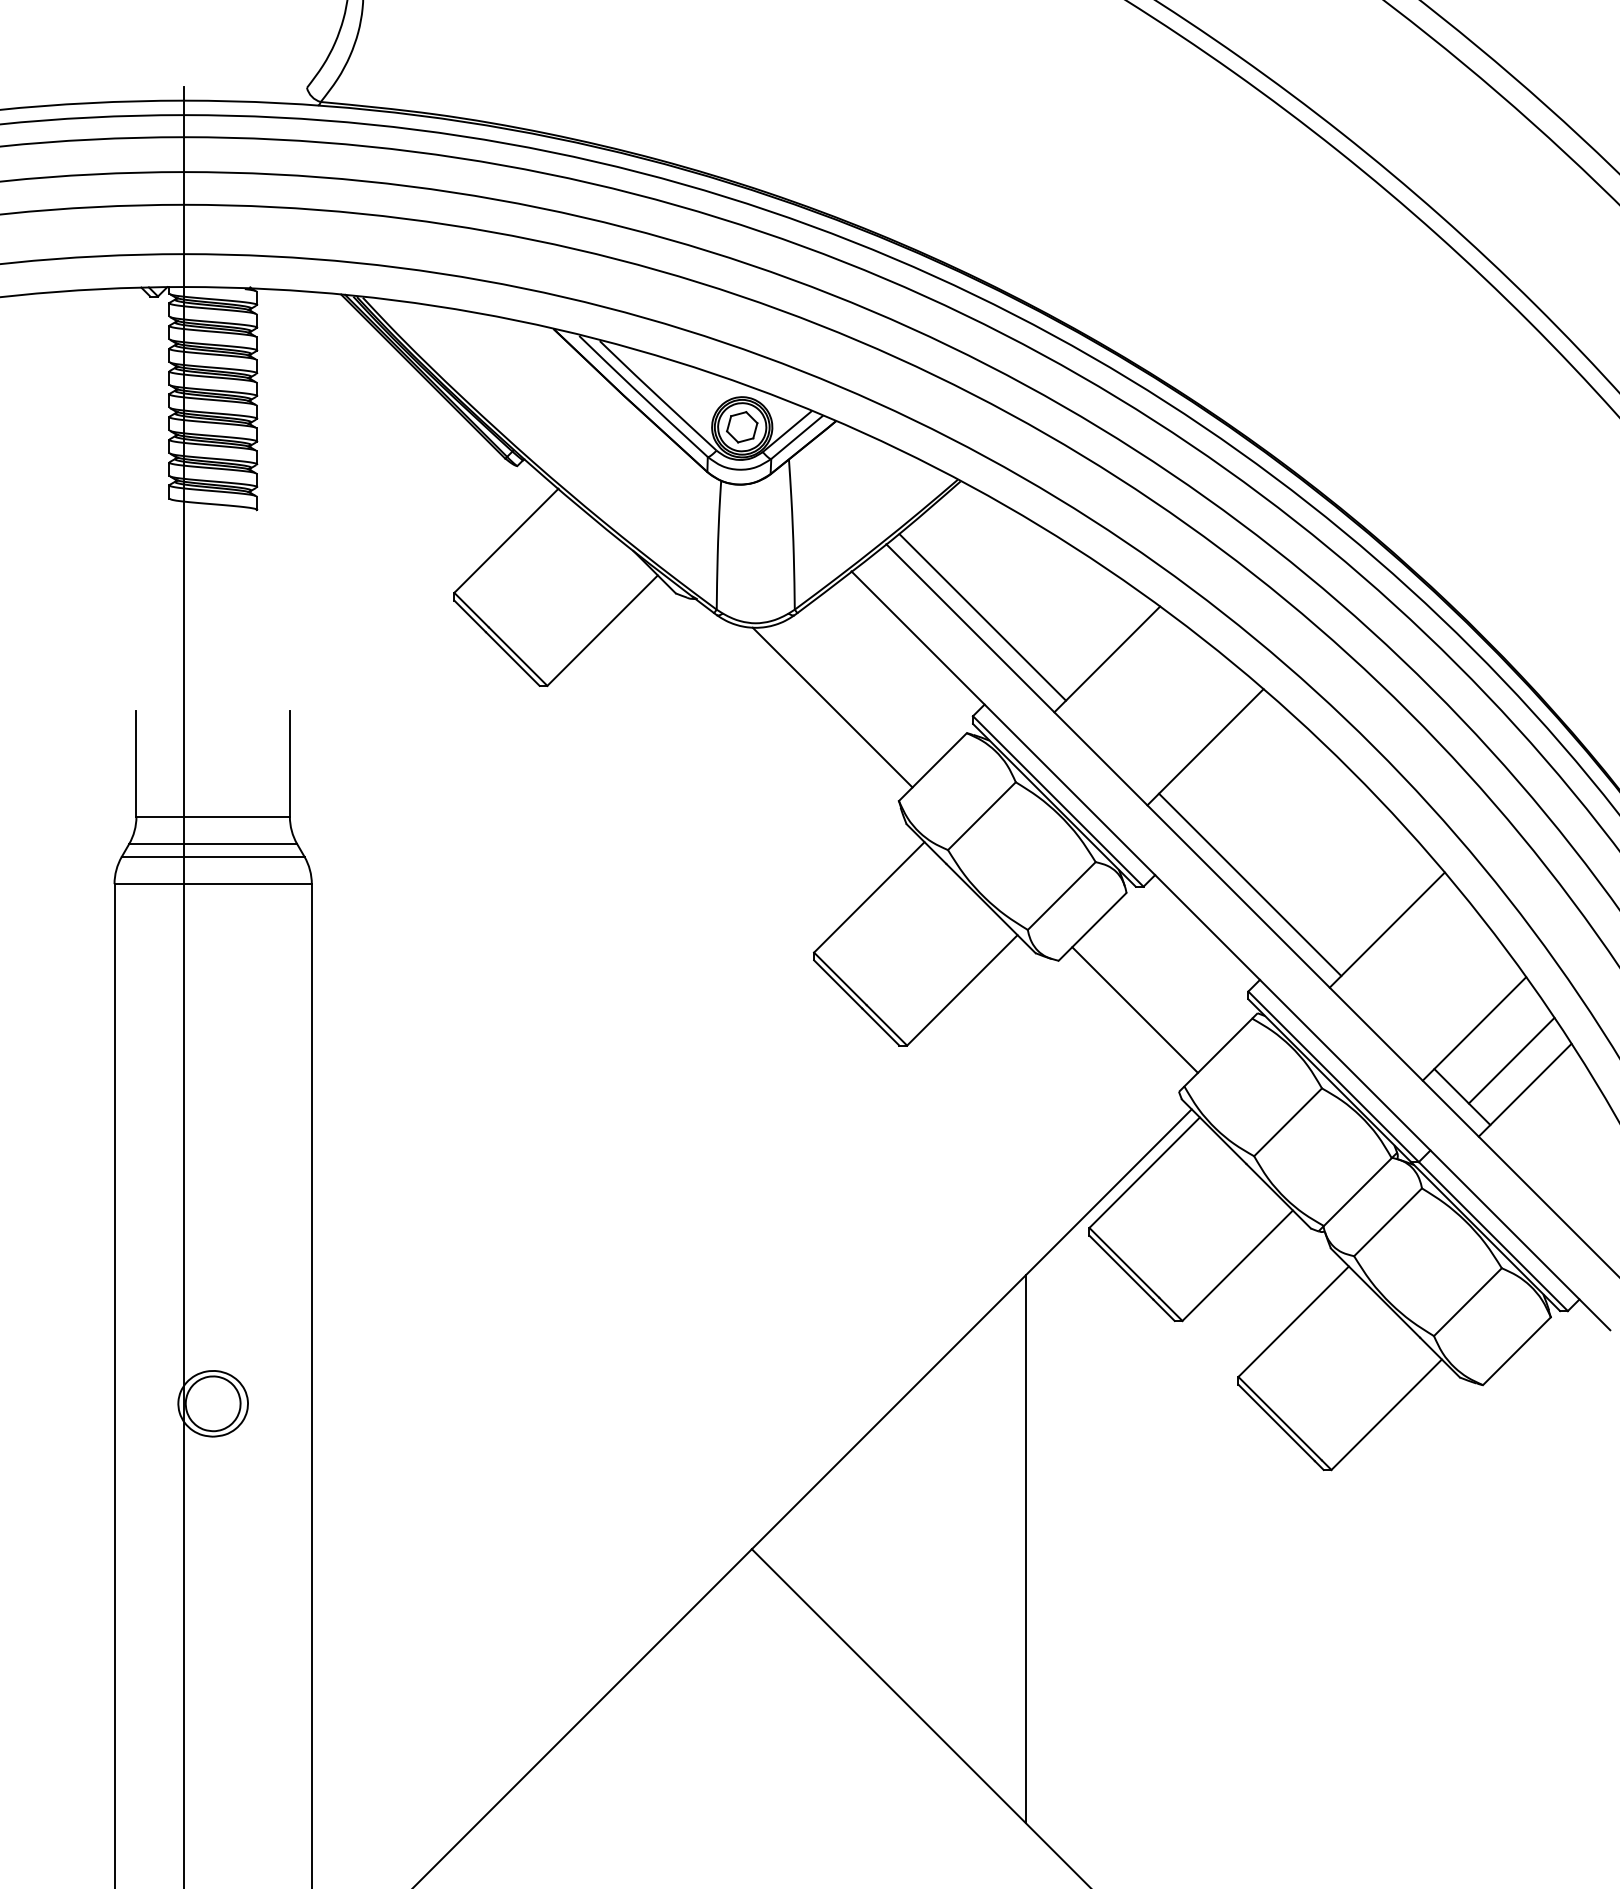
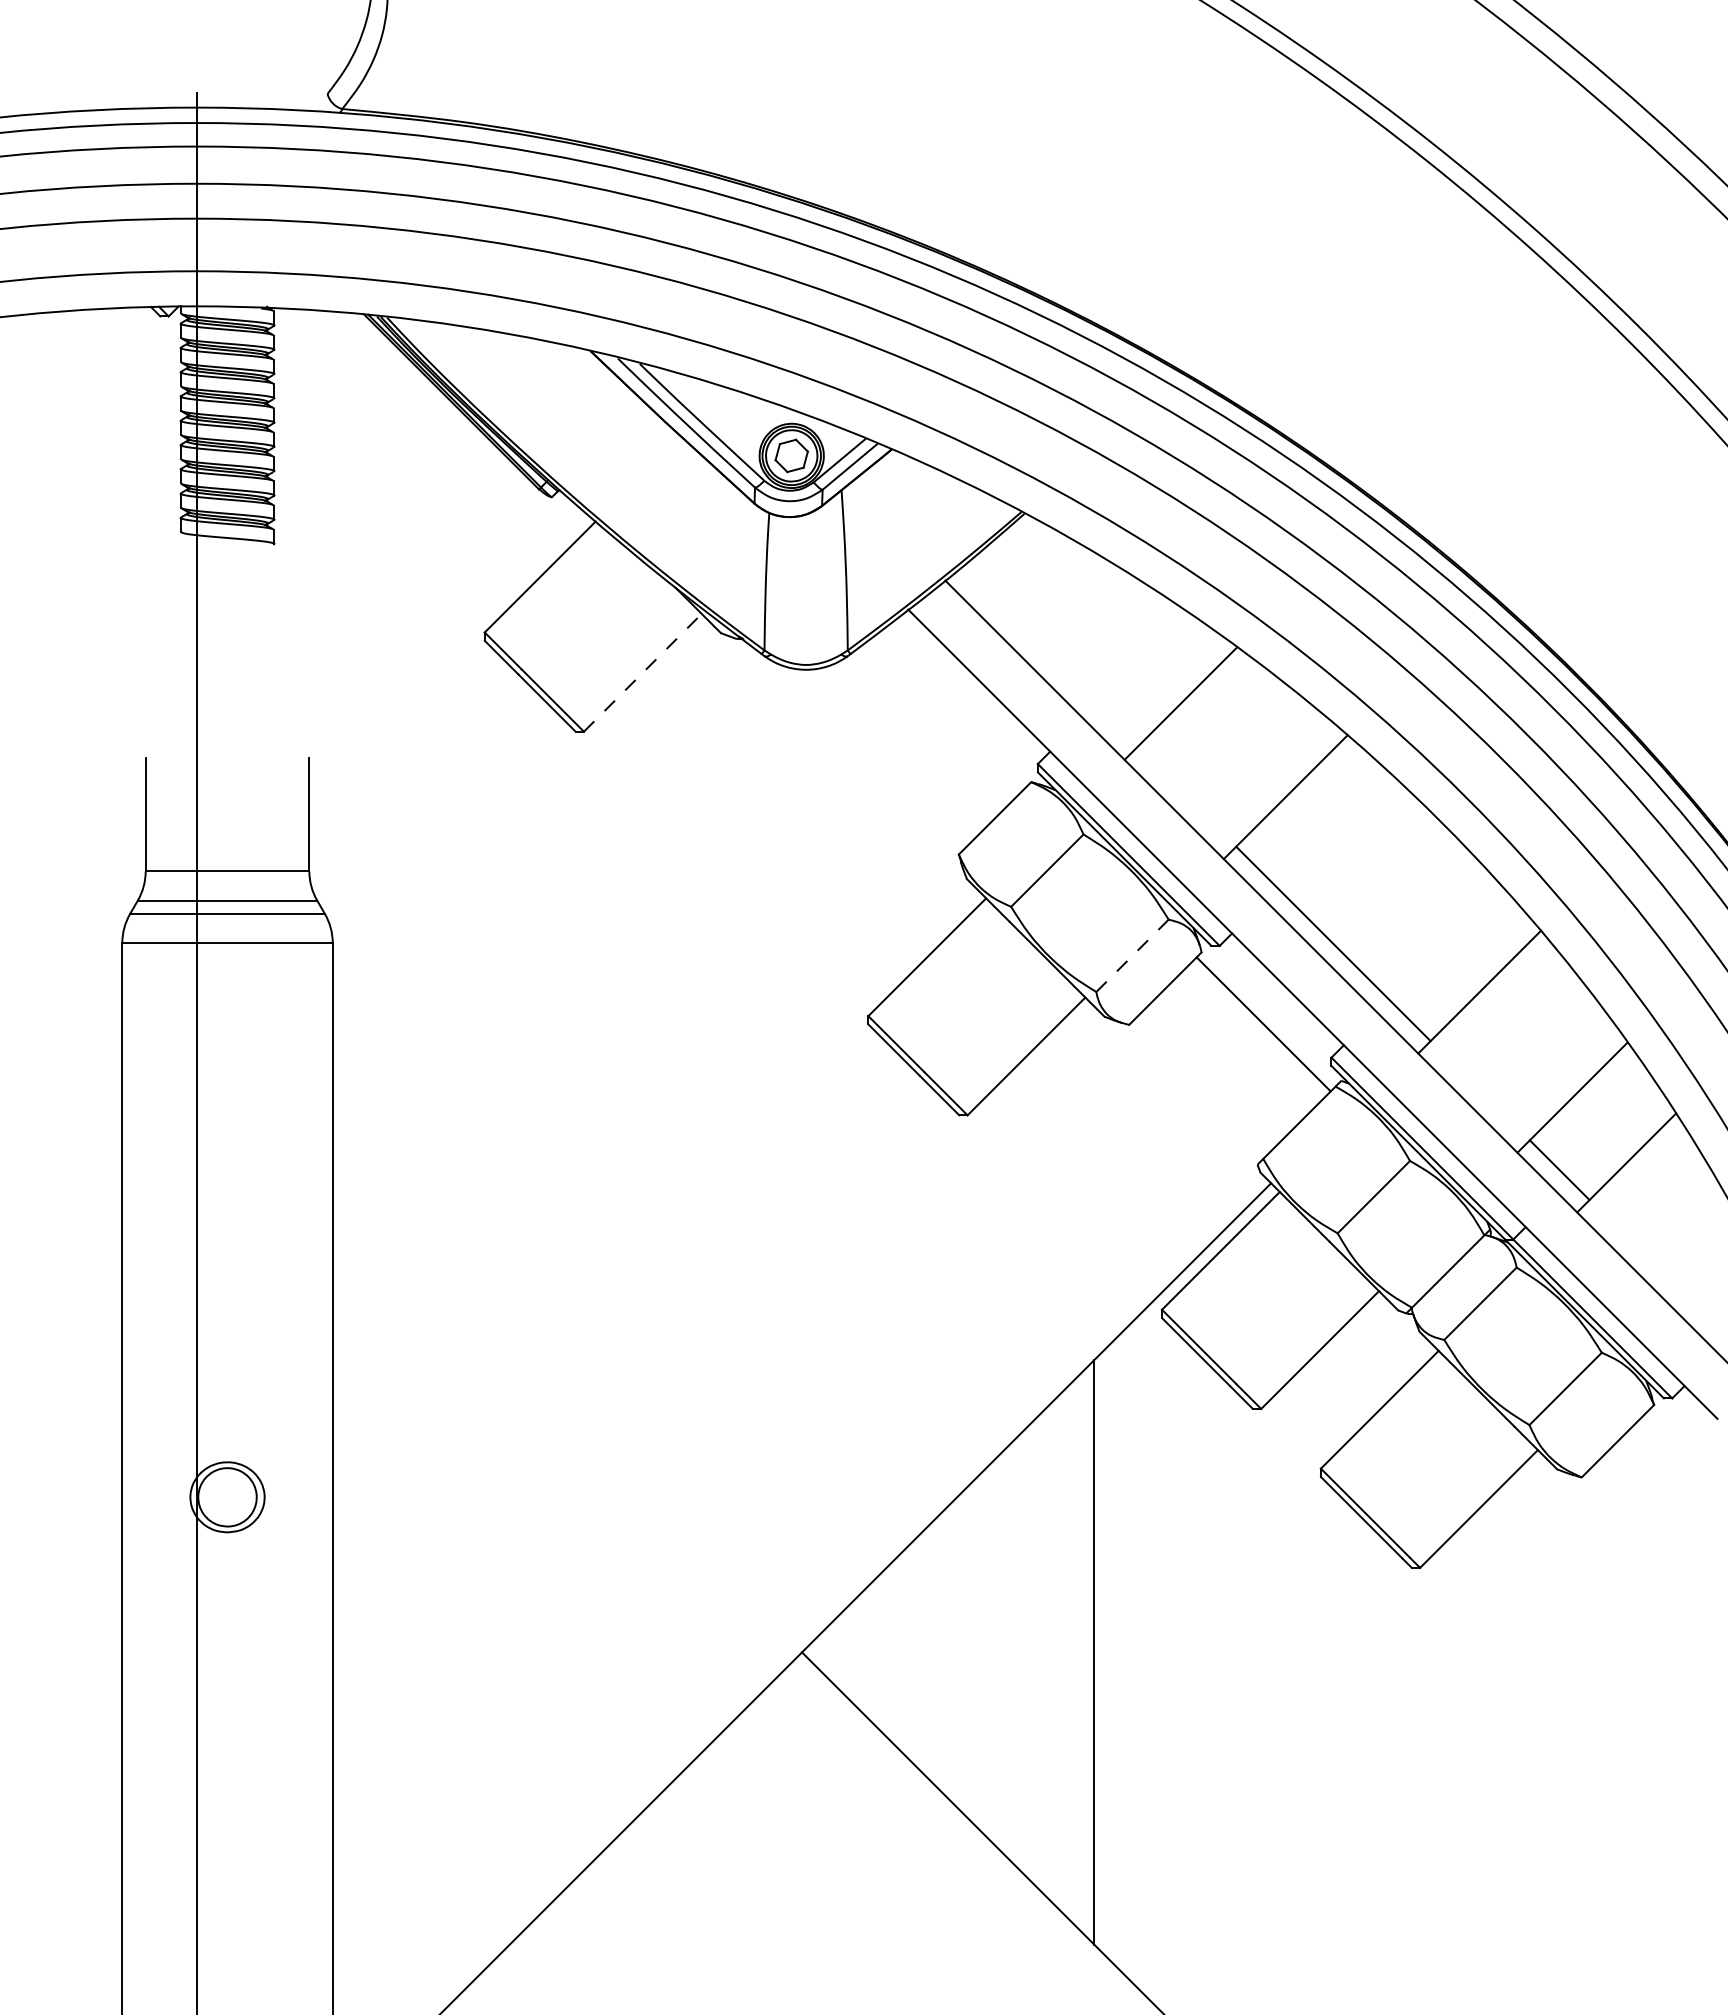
line: (983, 617) -> (1048, 658), removed
line: (603, 630) -> (643, 672), solid -> dashed
line: (832, 707) -> (887, 754), removed
line: (1061, 896) -> (1132, 956), solid -> dashed
line: (1134, 1010) -> (1263, 1024), moved
line: (1510, 1060) -> (1611, 1131), removed

